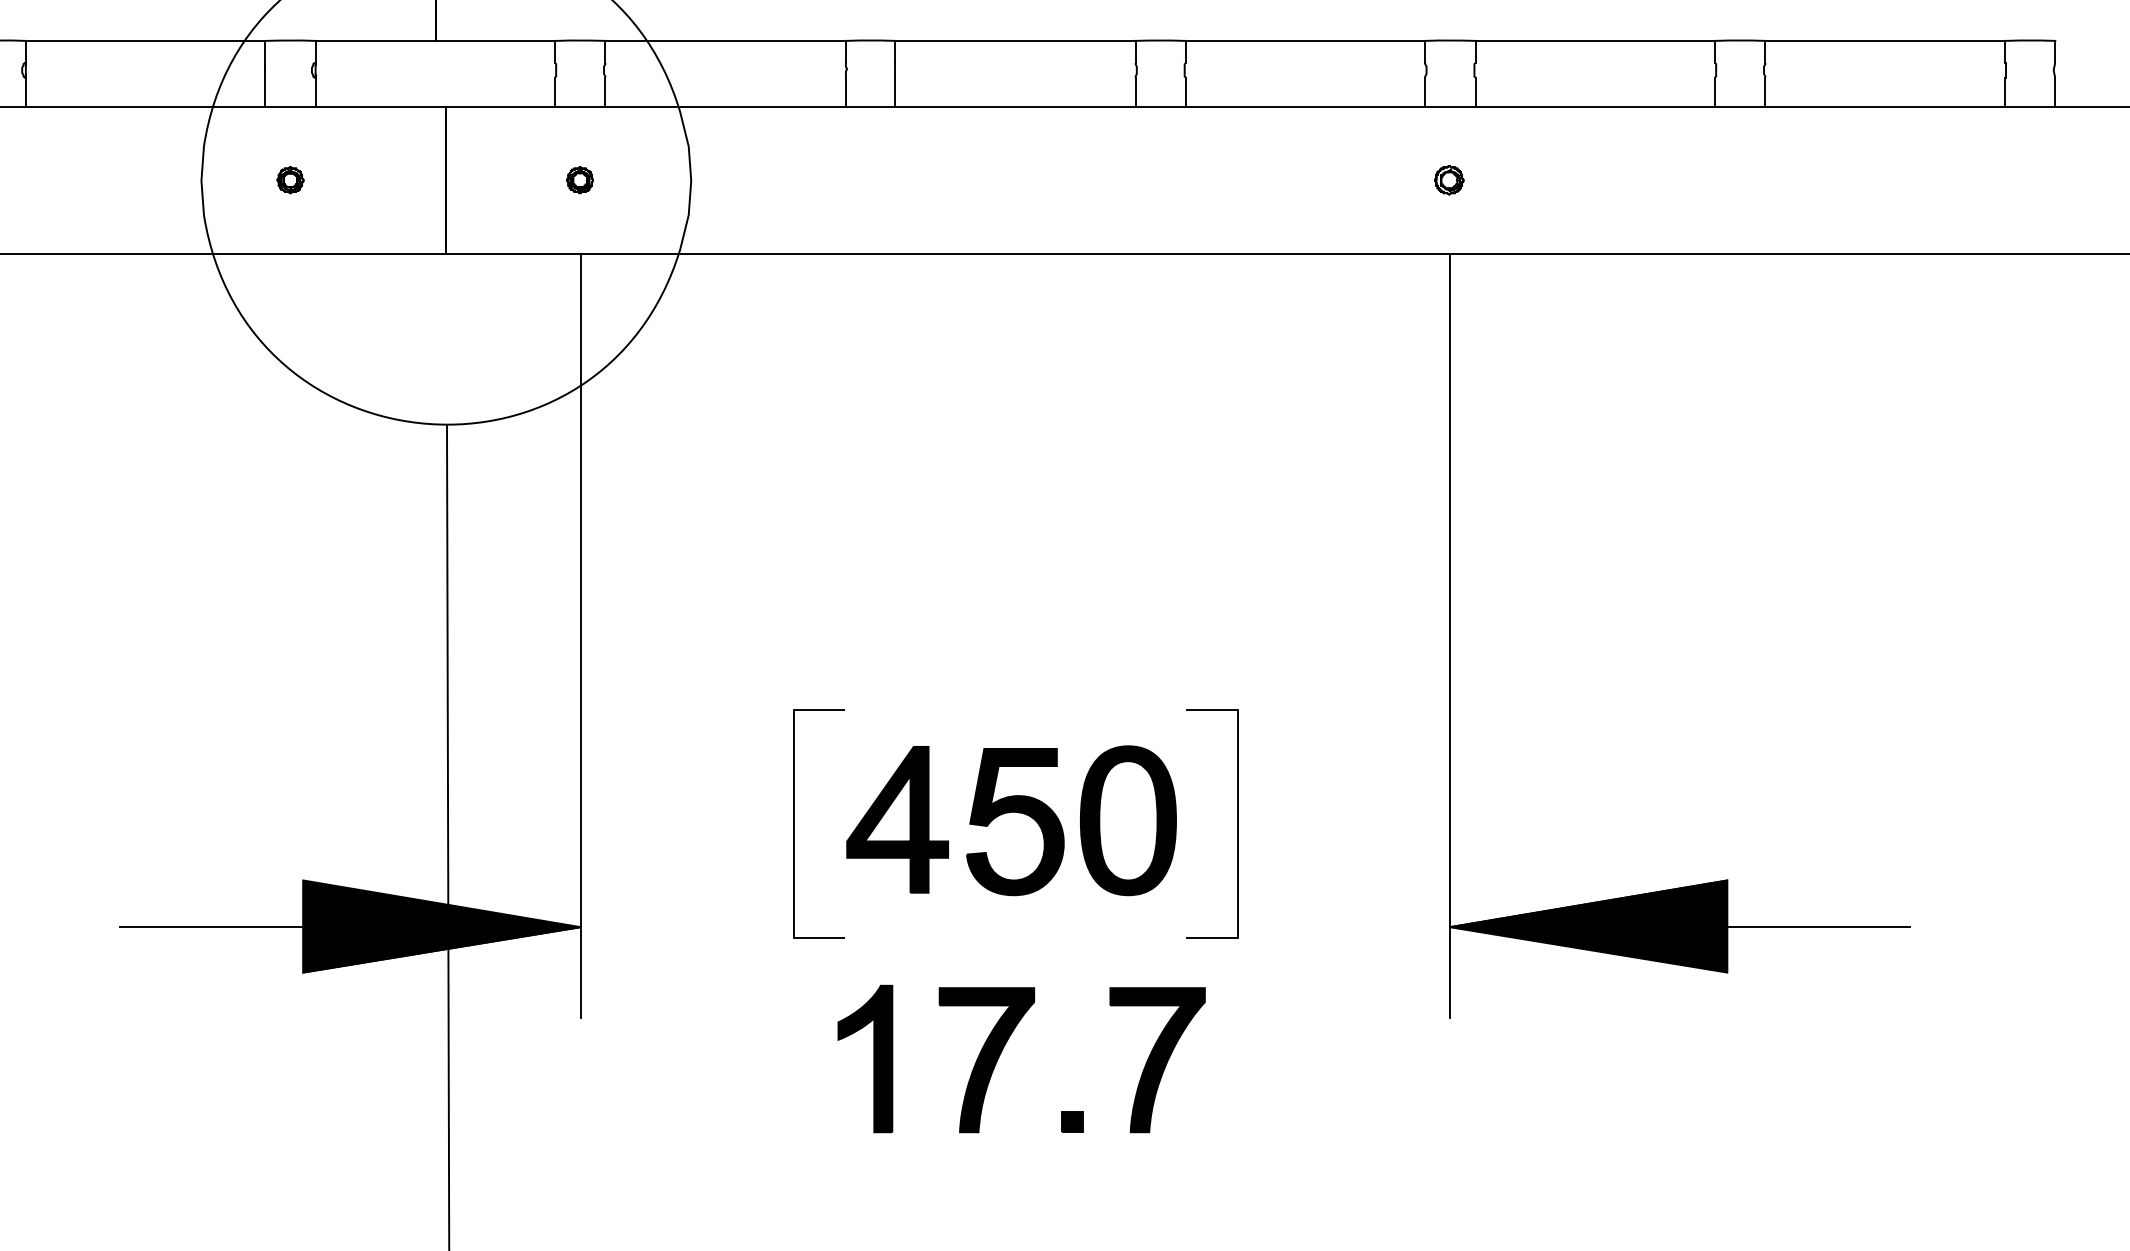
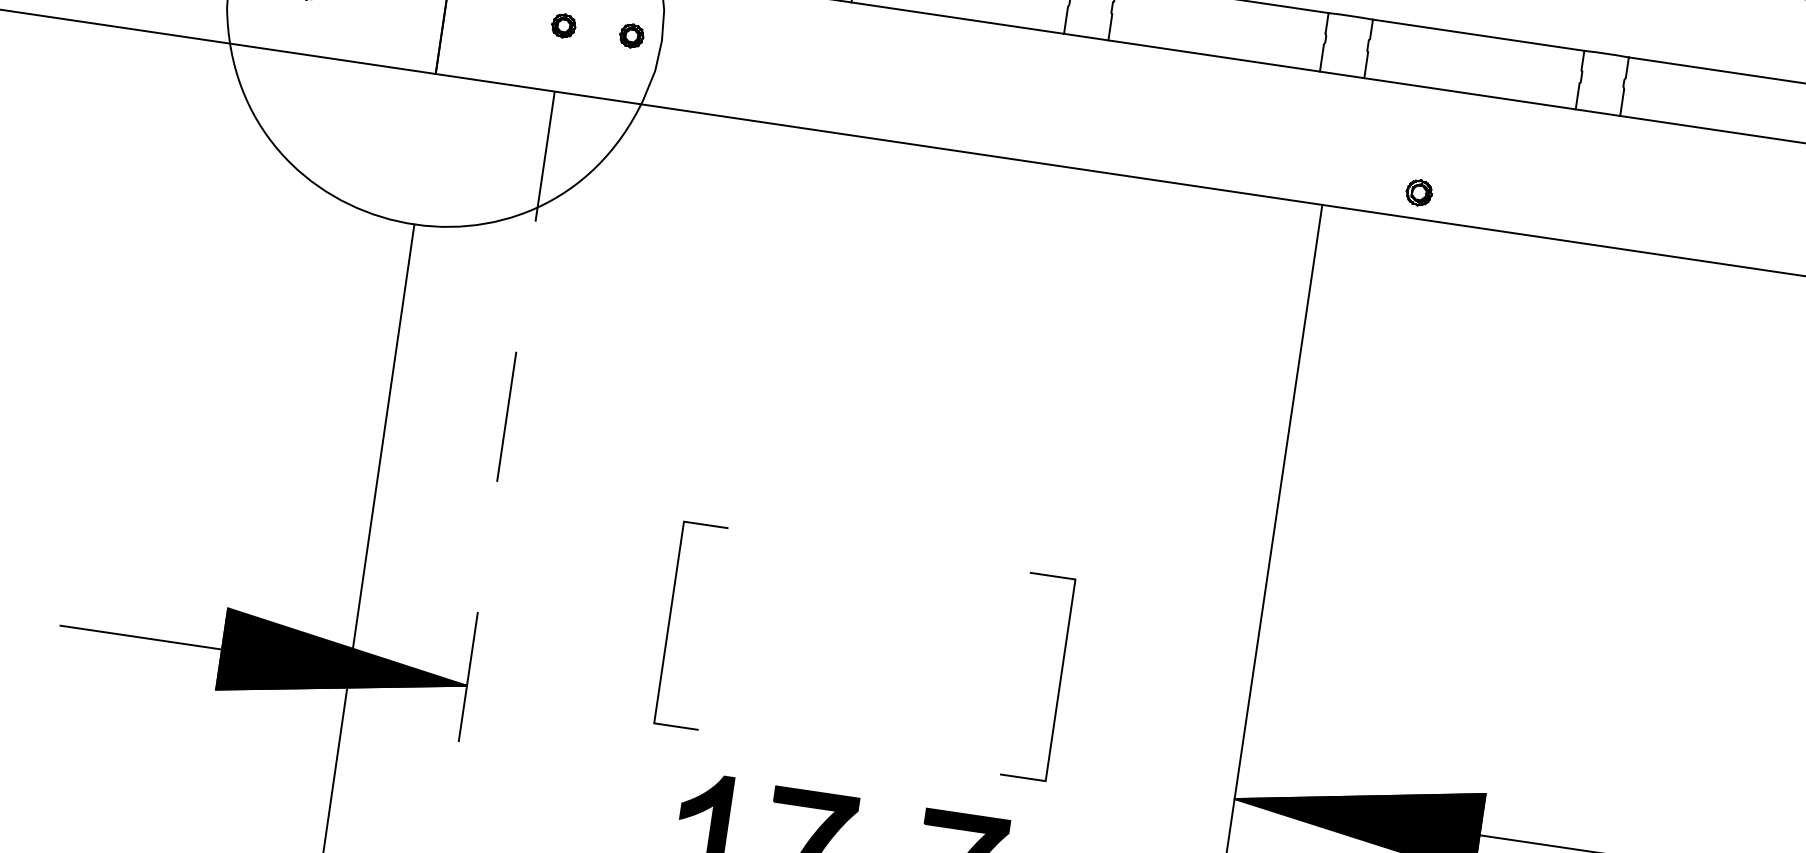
part: (656, 180) -> (631, 36), added
part: (1449, 180) -> (1419, 193), moved
line: (580, 636) -> (504, 428), solid -> dashed
part: (1008, 813) -> (859, 641), removed

